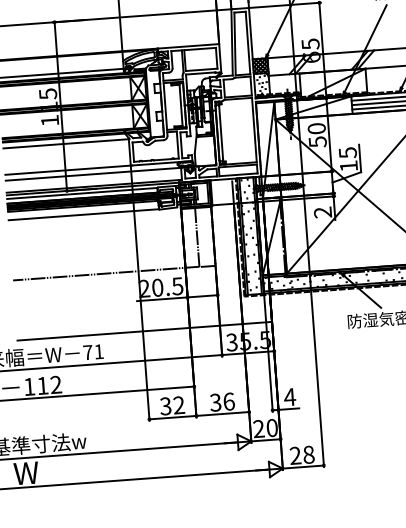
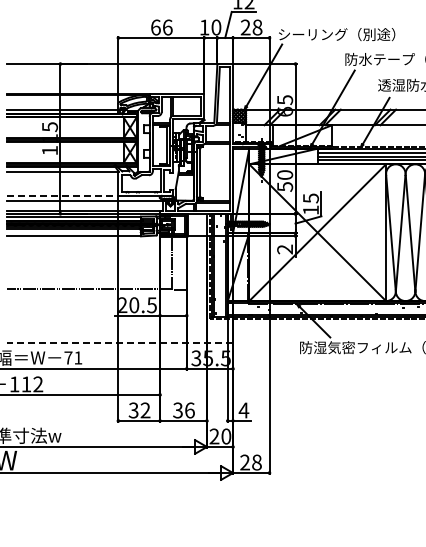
line: (68, 170) -> (63, 195), solid -> dashed
line: (145, 330) -> (120, 342), solid -> dashed

